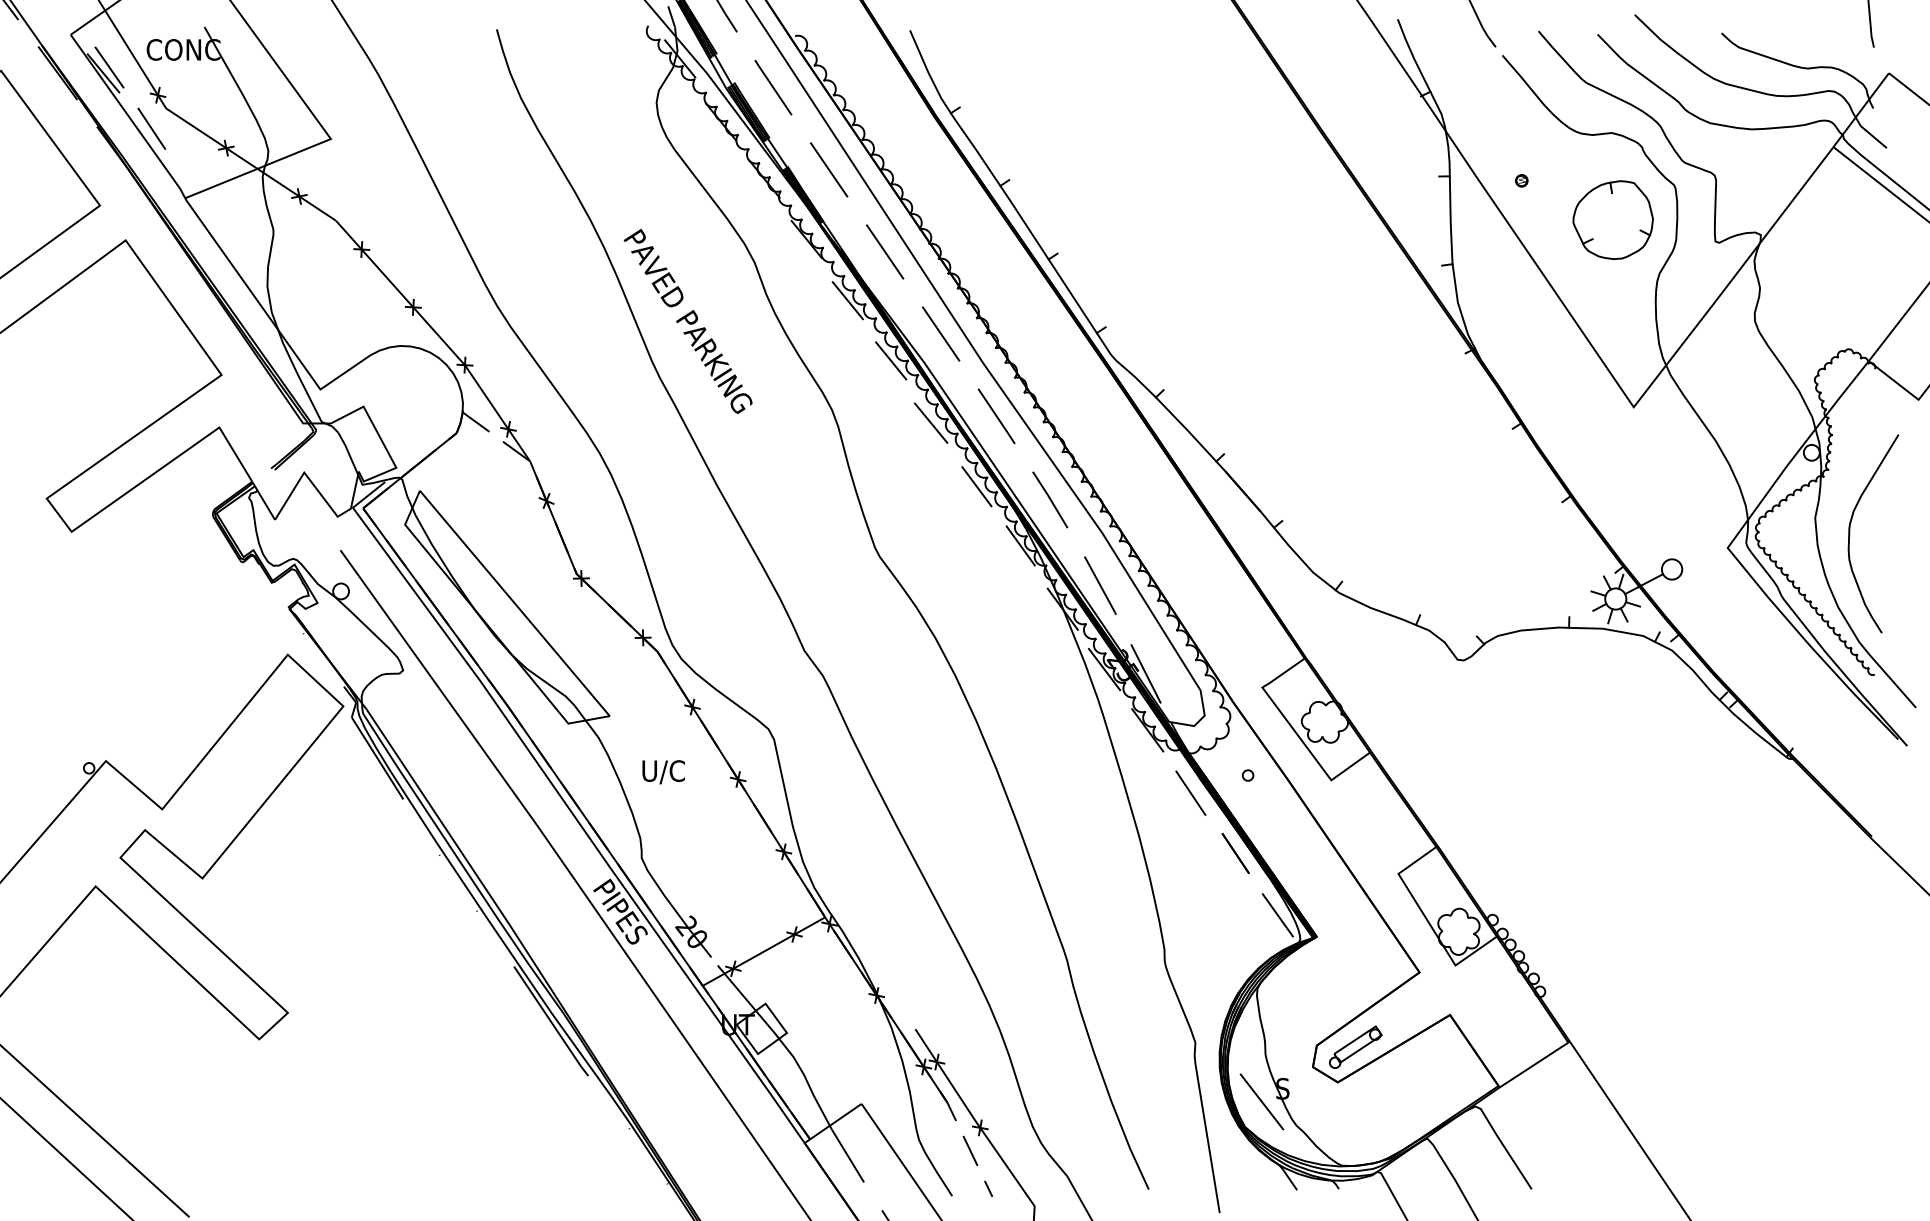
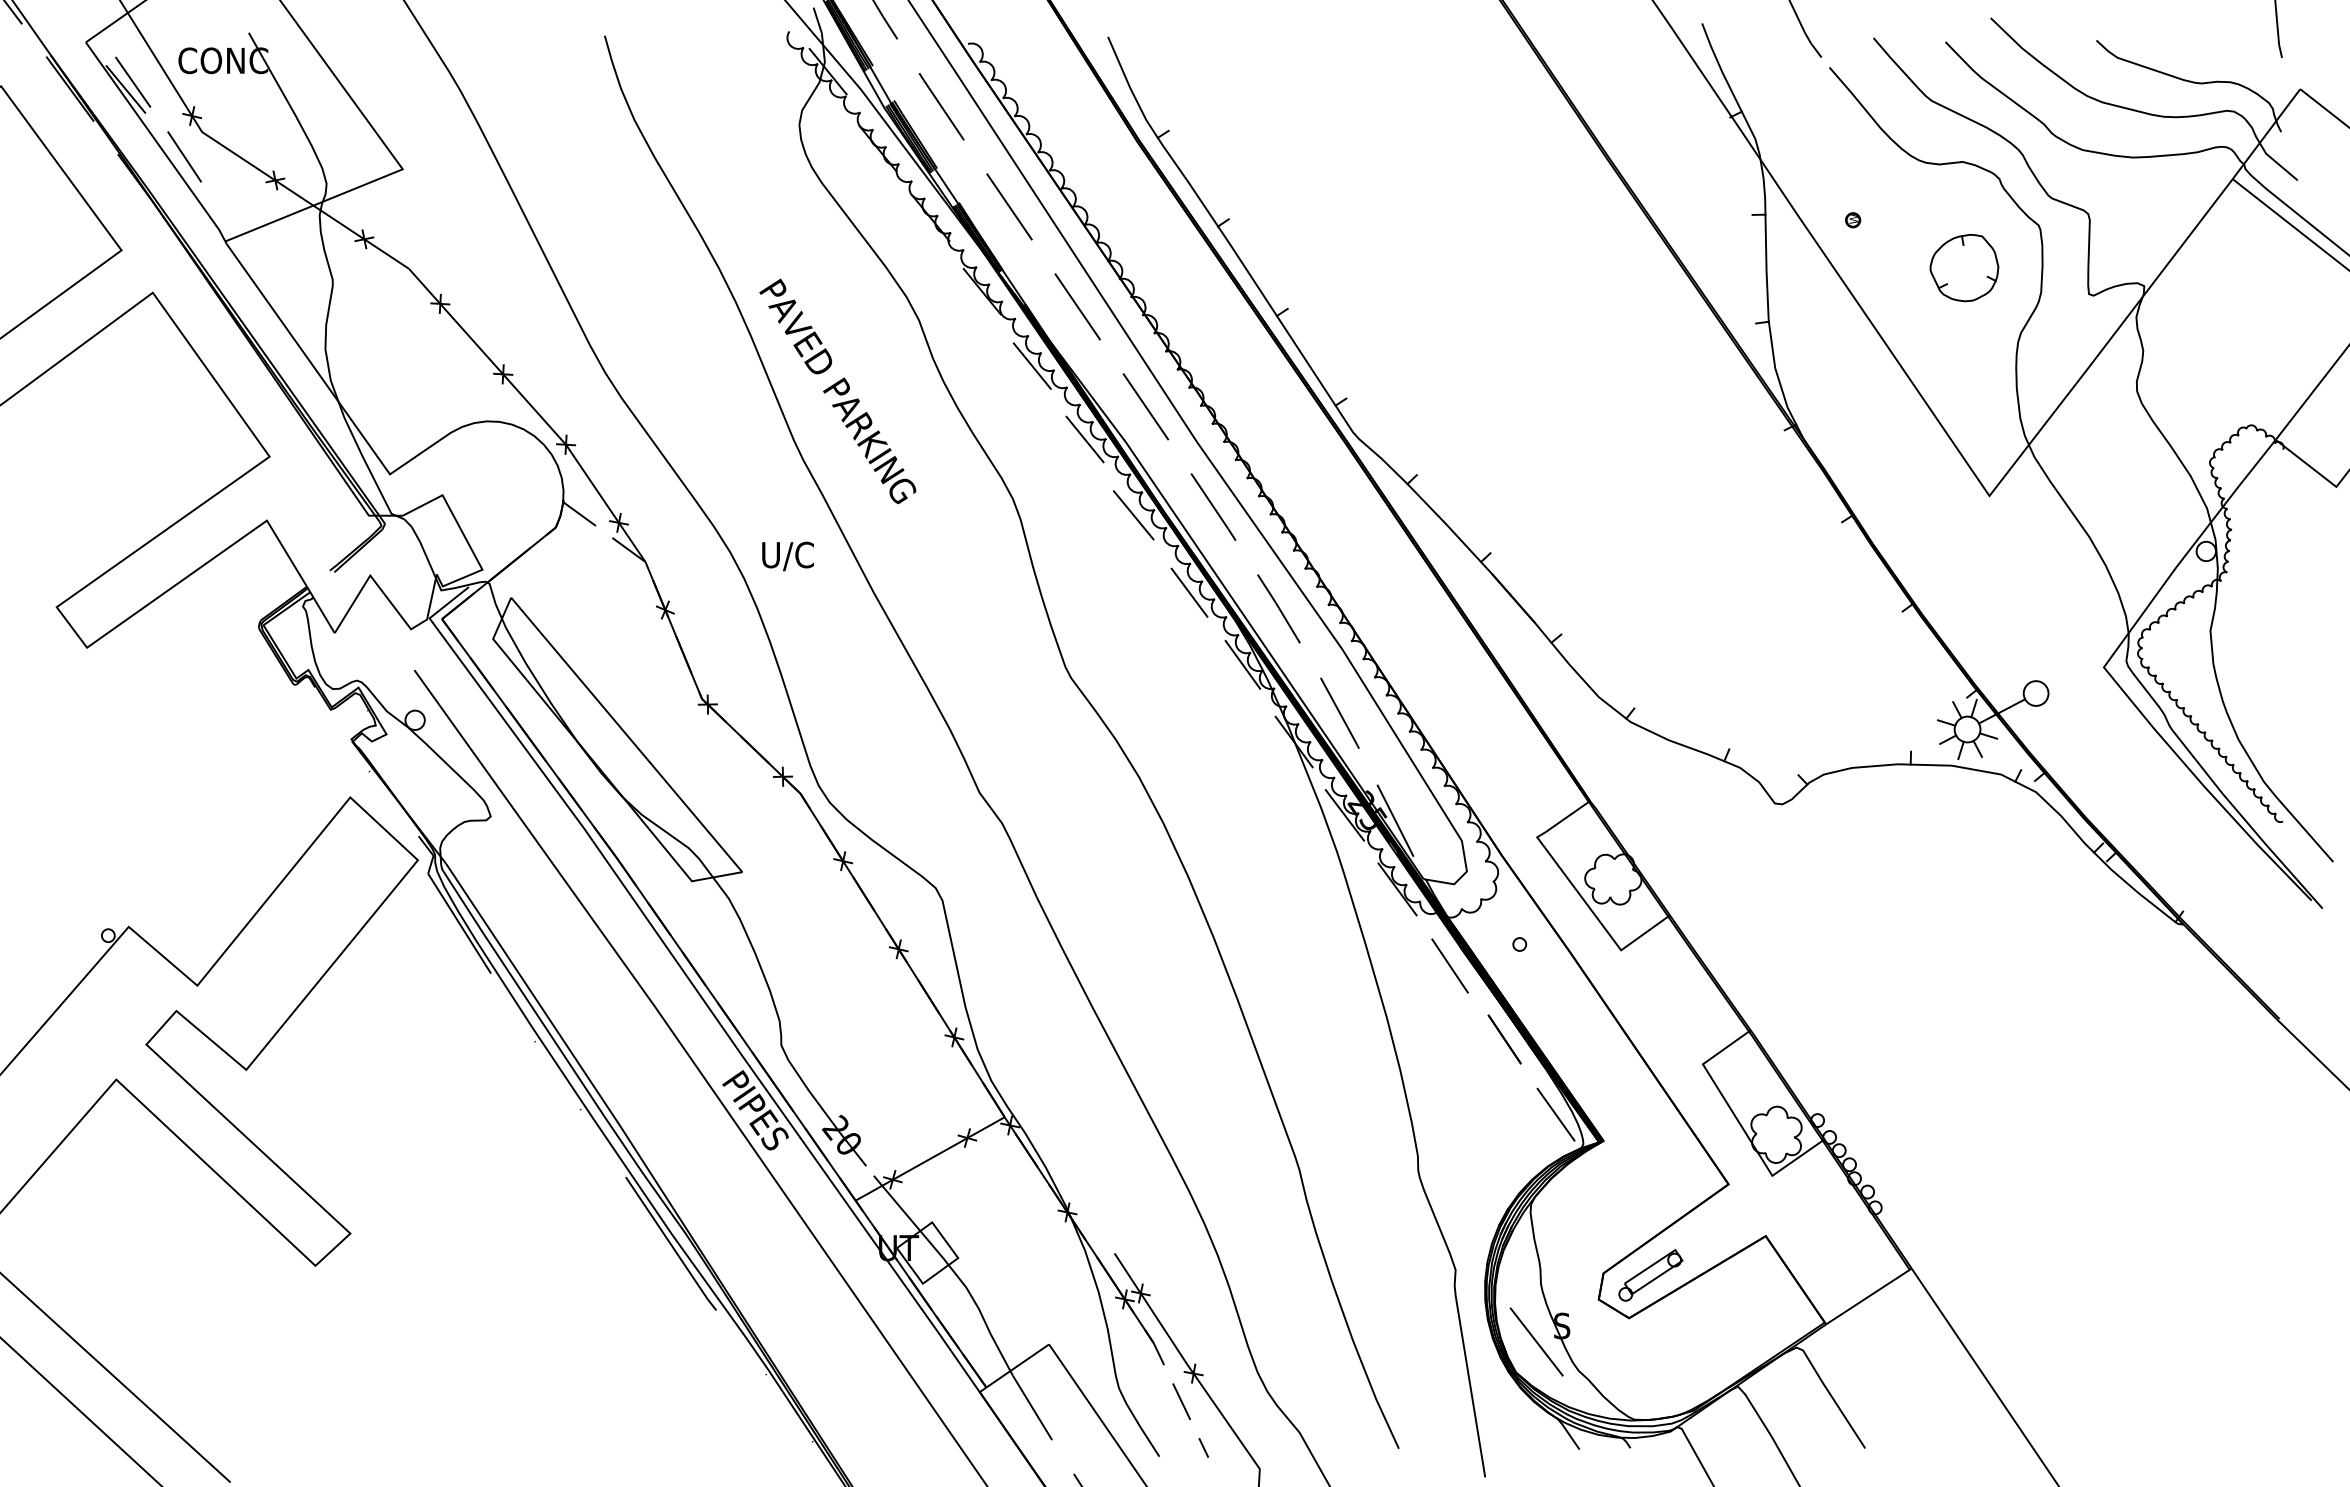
part: (1613, 219) -> (1964, 267), size x0.7
curve: (1849, 534) -> (2252, 650), removed
text: (663, 772) -> (787, 556), moved

